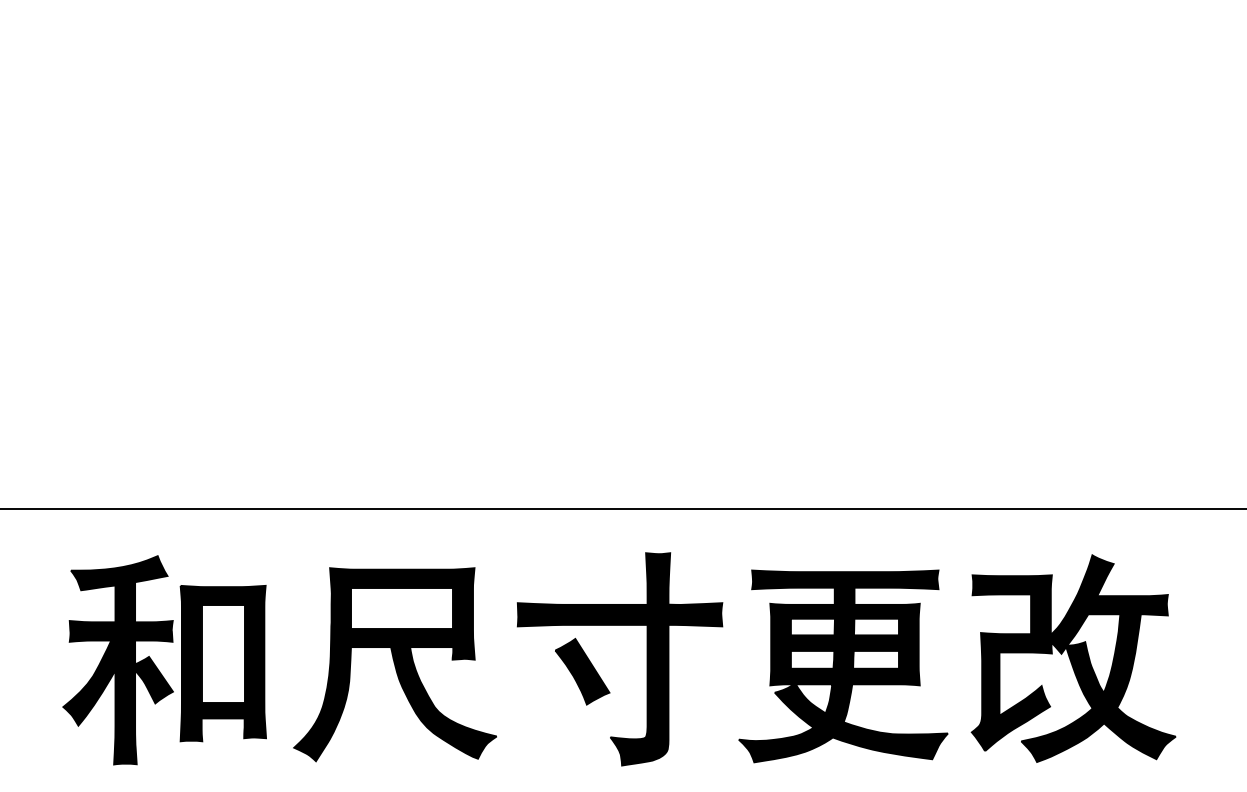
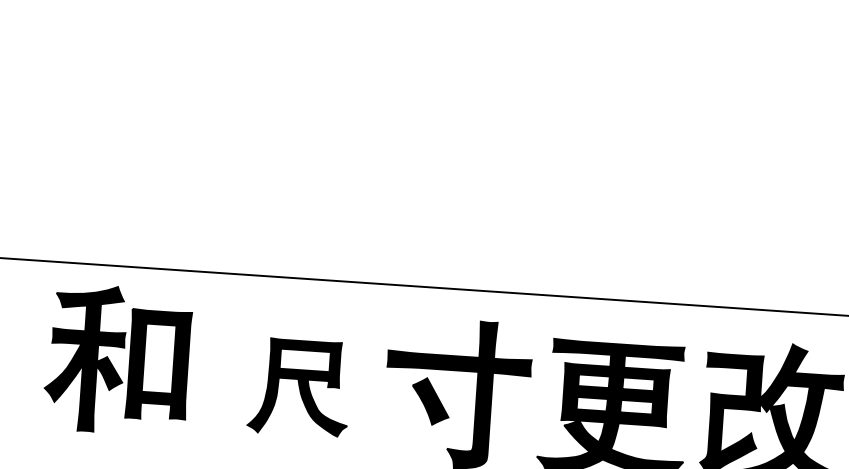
part: (155, 664) -> (111, 362), moved
part: (394, 664) -> (299, 387), size x0.7

